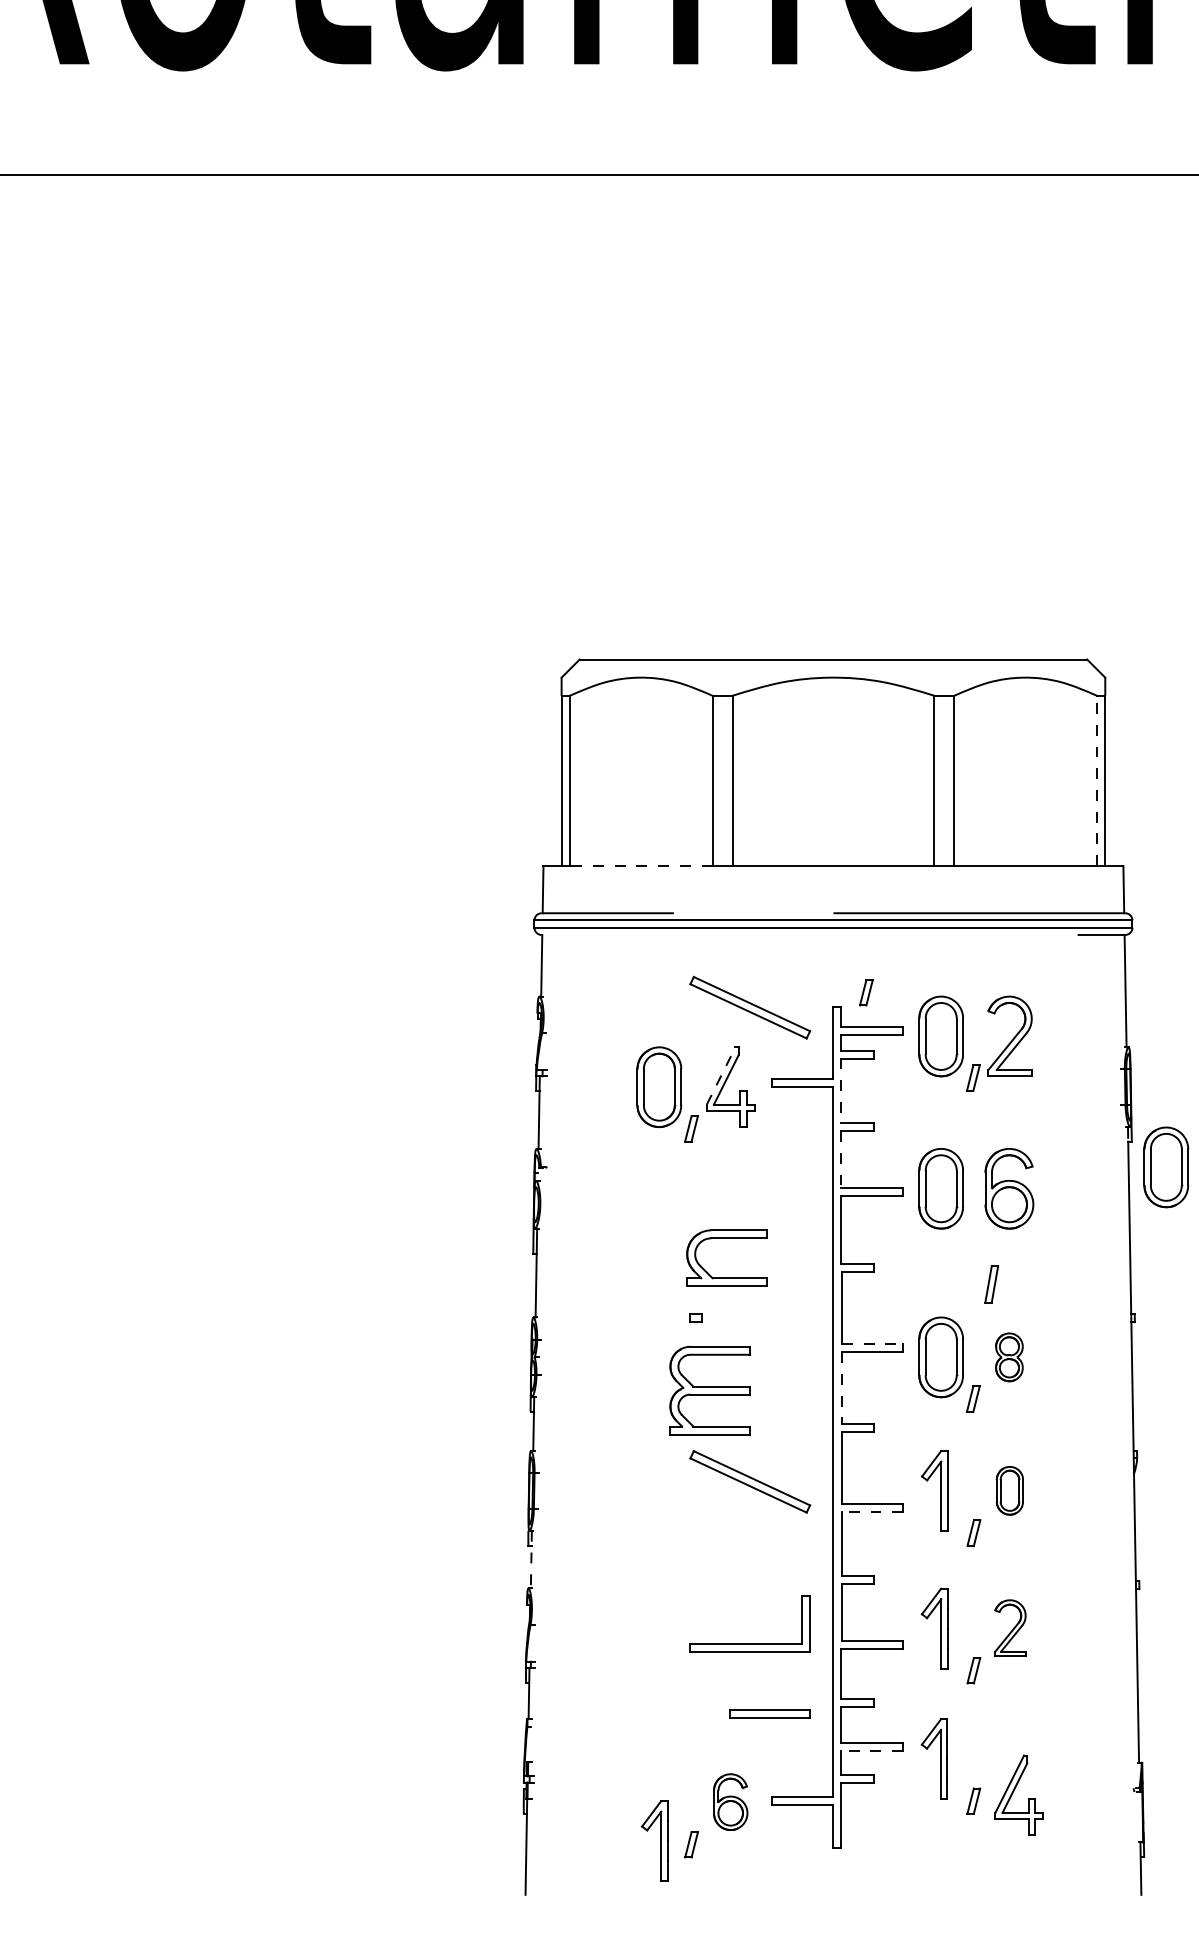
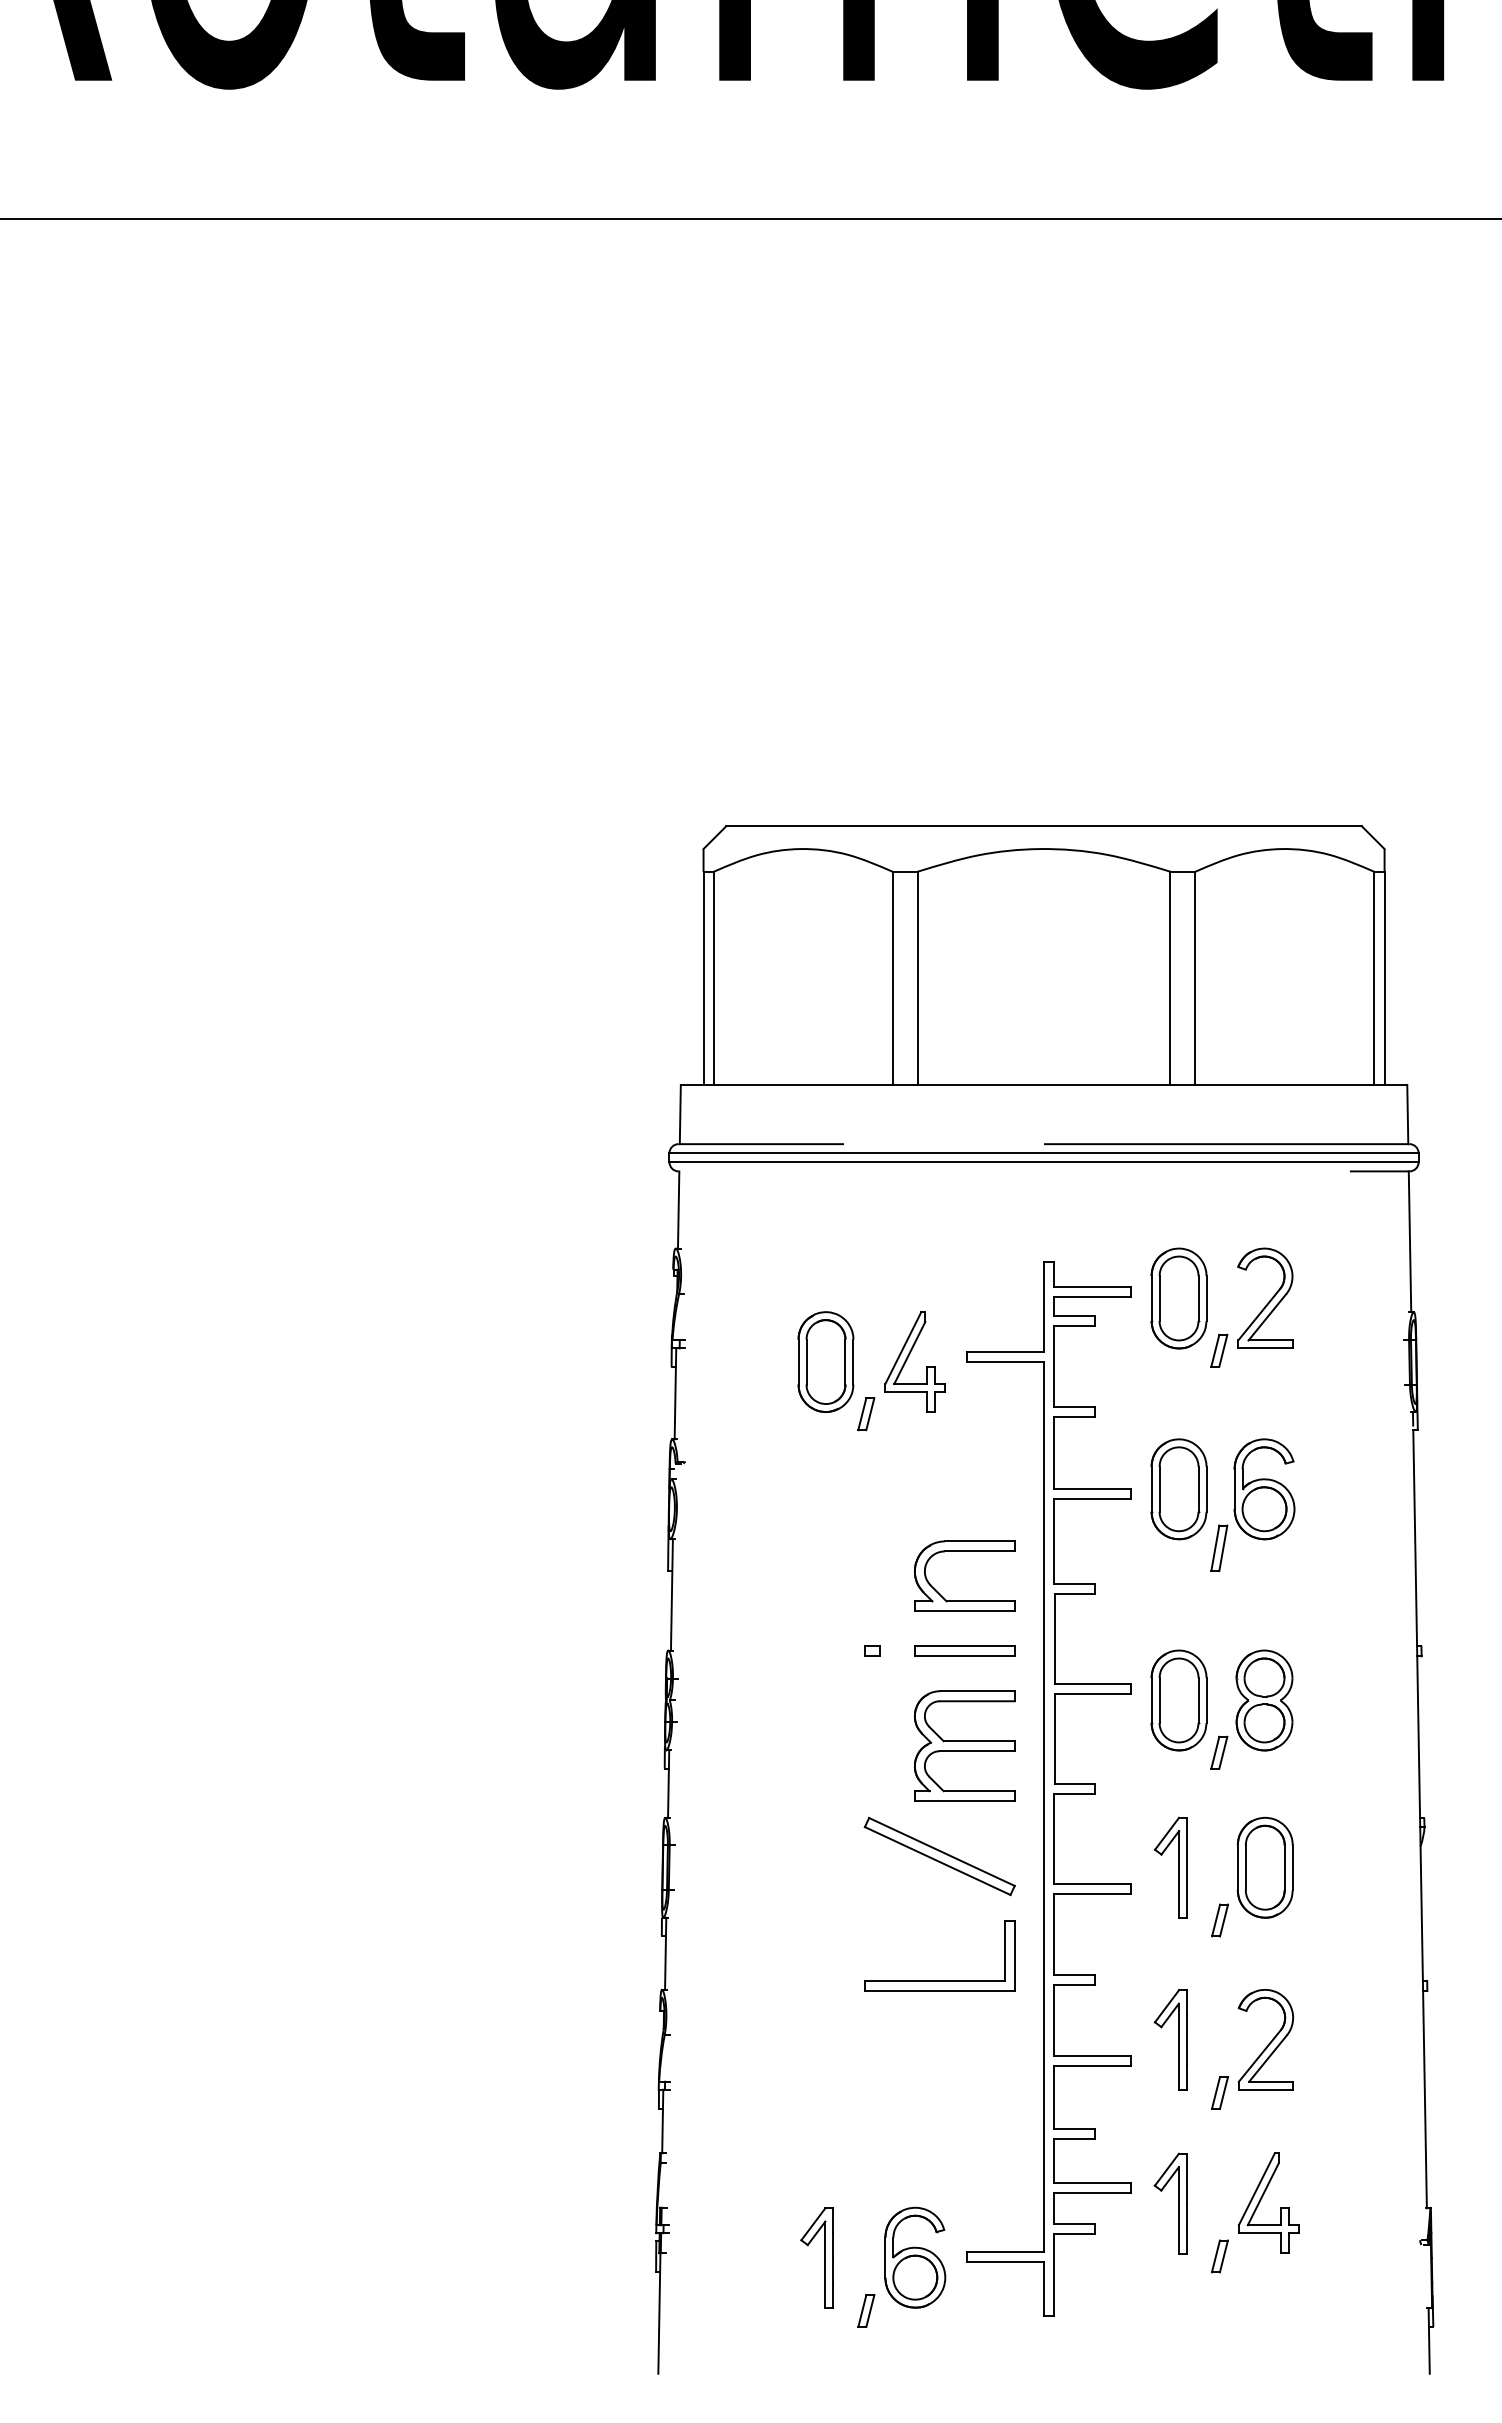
line: (1097, 780) -> (1374, 978), dashed -> solid
line: (640, 866) -> (802, 1085), dashed -> solid
part: (866, 992) -> (1085, 1243), removed
part: (749, 1007) -> (939, 1262), removed
line: (721, 1075) -> (903, 1347), dashed -> solid
line: (841, 1091) -> (1054, 1367), dashed -> solid
line: (841, 1159) -> (1054, 1452), dashed -> solid
part: (1165, 1167) -> (1460, 1462), removed
part: (726, 1238) -> (964, 1551), moved
part: (991, 1283) -> (1219, 1547), moved
line: (872, 1343) -> (1093, 1683), dashed -> solid
part: (1009, 1357) -> (1264, 1700), size x1.67
line: (841, 1387) -> (1054, 1738), dashed -> solid
part: (710, 1390) -> (964, 1745), moved
part: (1009, 1490) -> (1264, 1867), size x1.67
line: (872, 1511) -> (1092, 1893), dashed -> solid
line: (531, 1560) -> (665, 1954), dashed -> solid
part: (1010, 1627) -> (1265, 2039), size x1.43
part: (749, 1643) -> (939, 1980), moved
part: (769, 1713) -> (964, 1650), moved
line: (872, 1750) -> (1092, 2193), dashed -> solid
part: (1014, 1791) -> (1262, 2198), moved
part: (730, 1802) -> (915, 2257), size x1.43
part: (660, 1840) -> (824, 2257), moved

